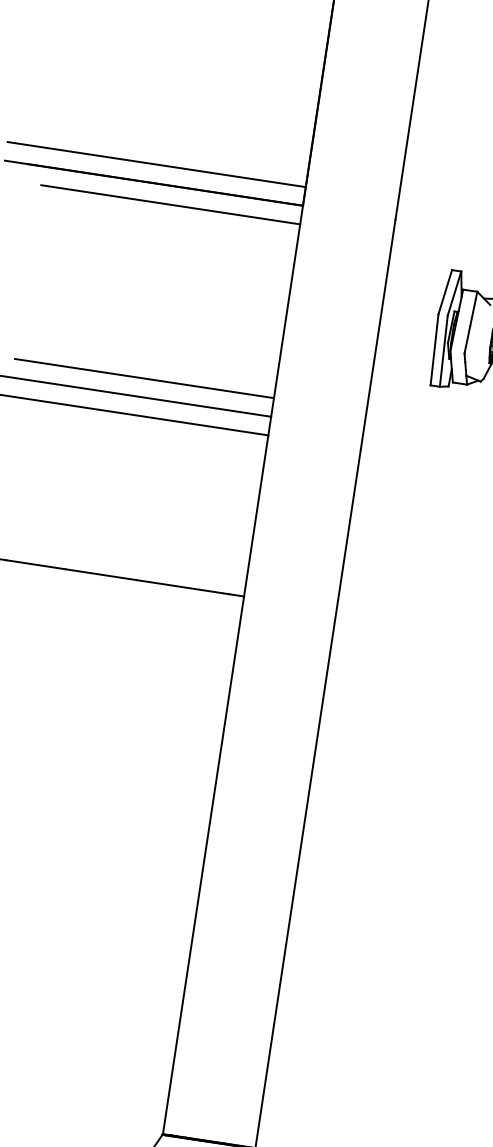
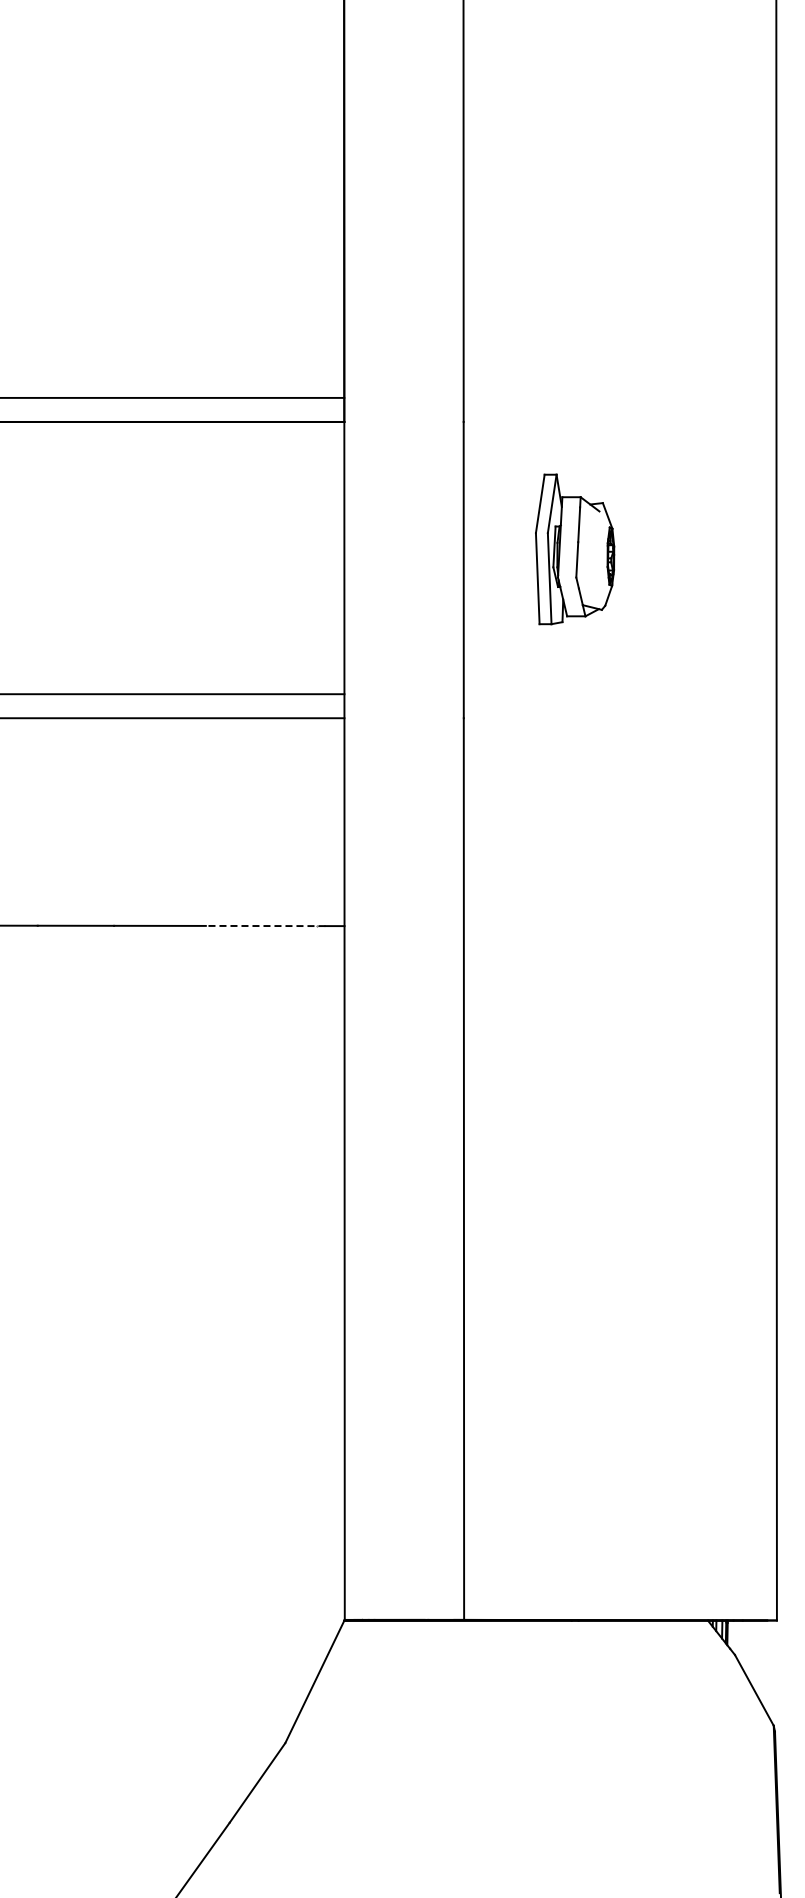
line: (170, 204) -> (177, 445), removed
line: (144, 378) -> (177, 670), removed
line: (182, 587) -> (265, 926), solid -> dashed

